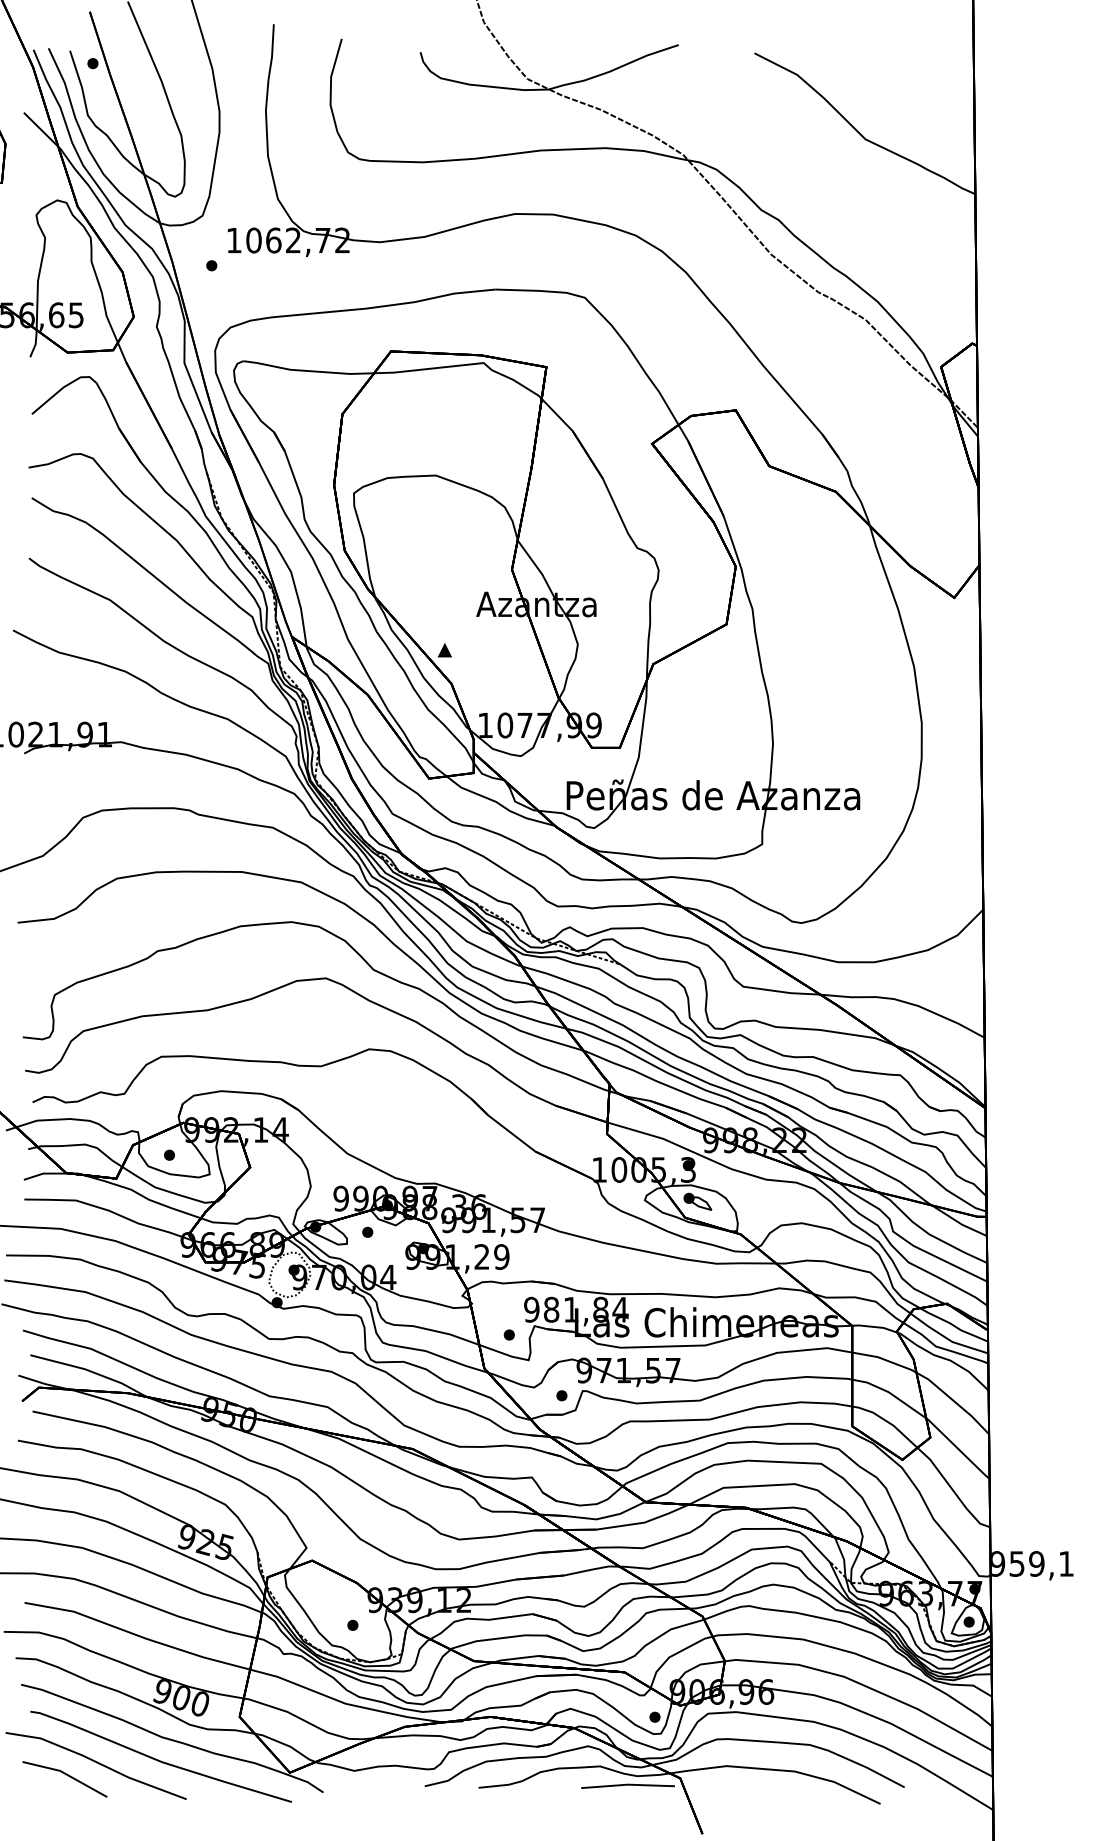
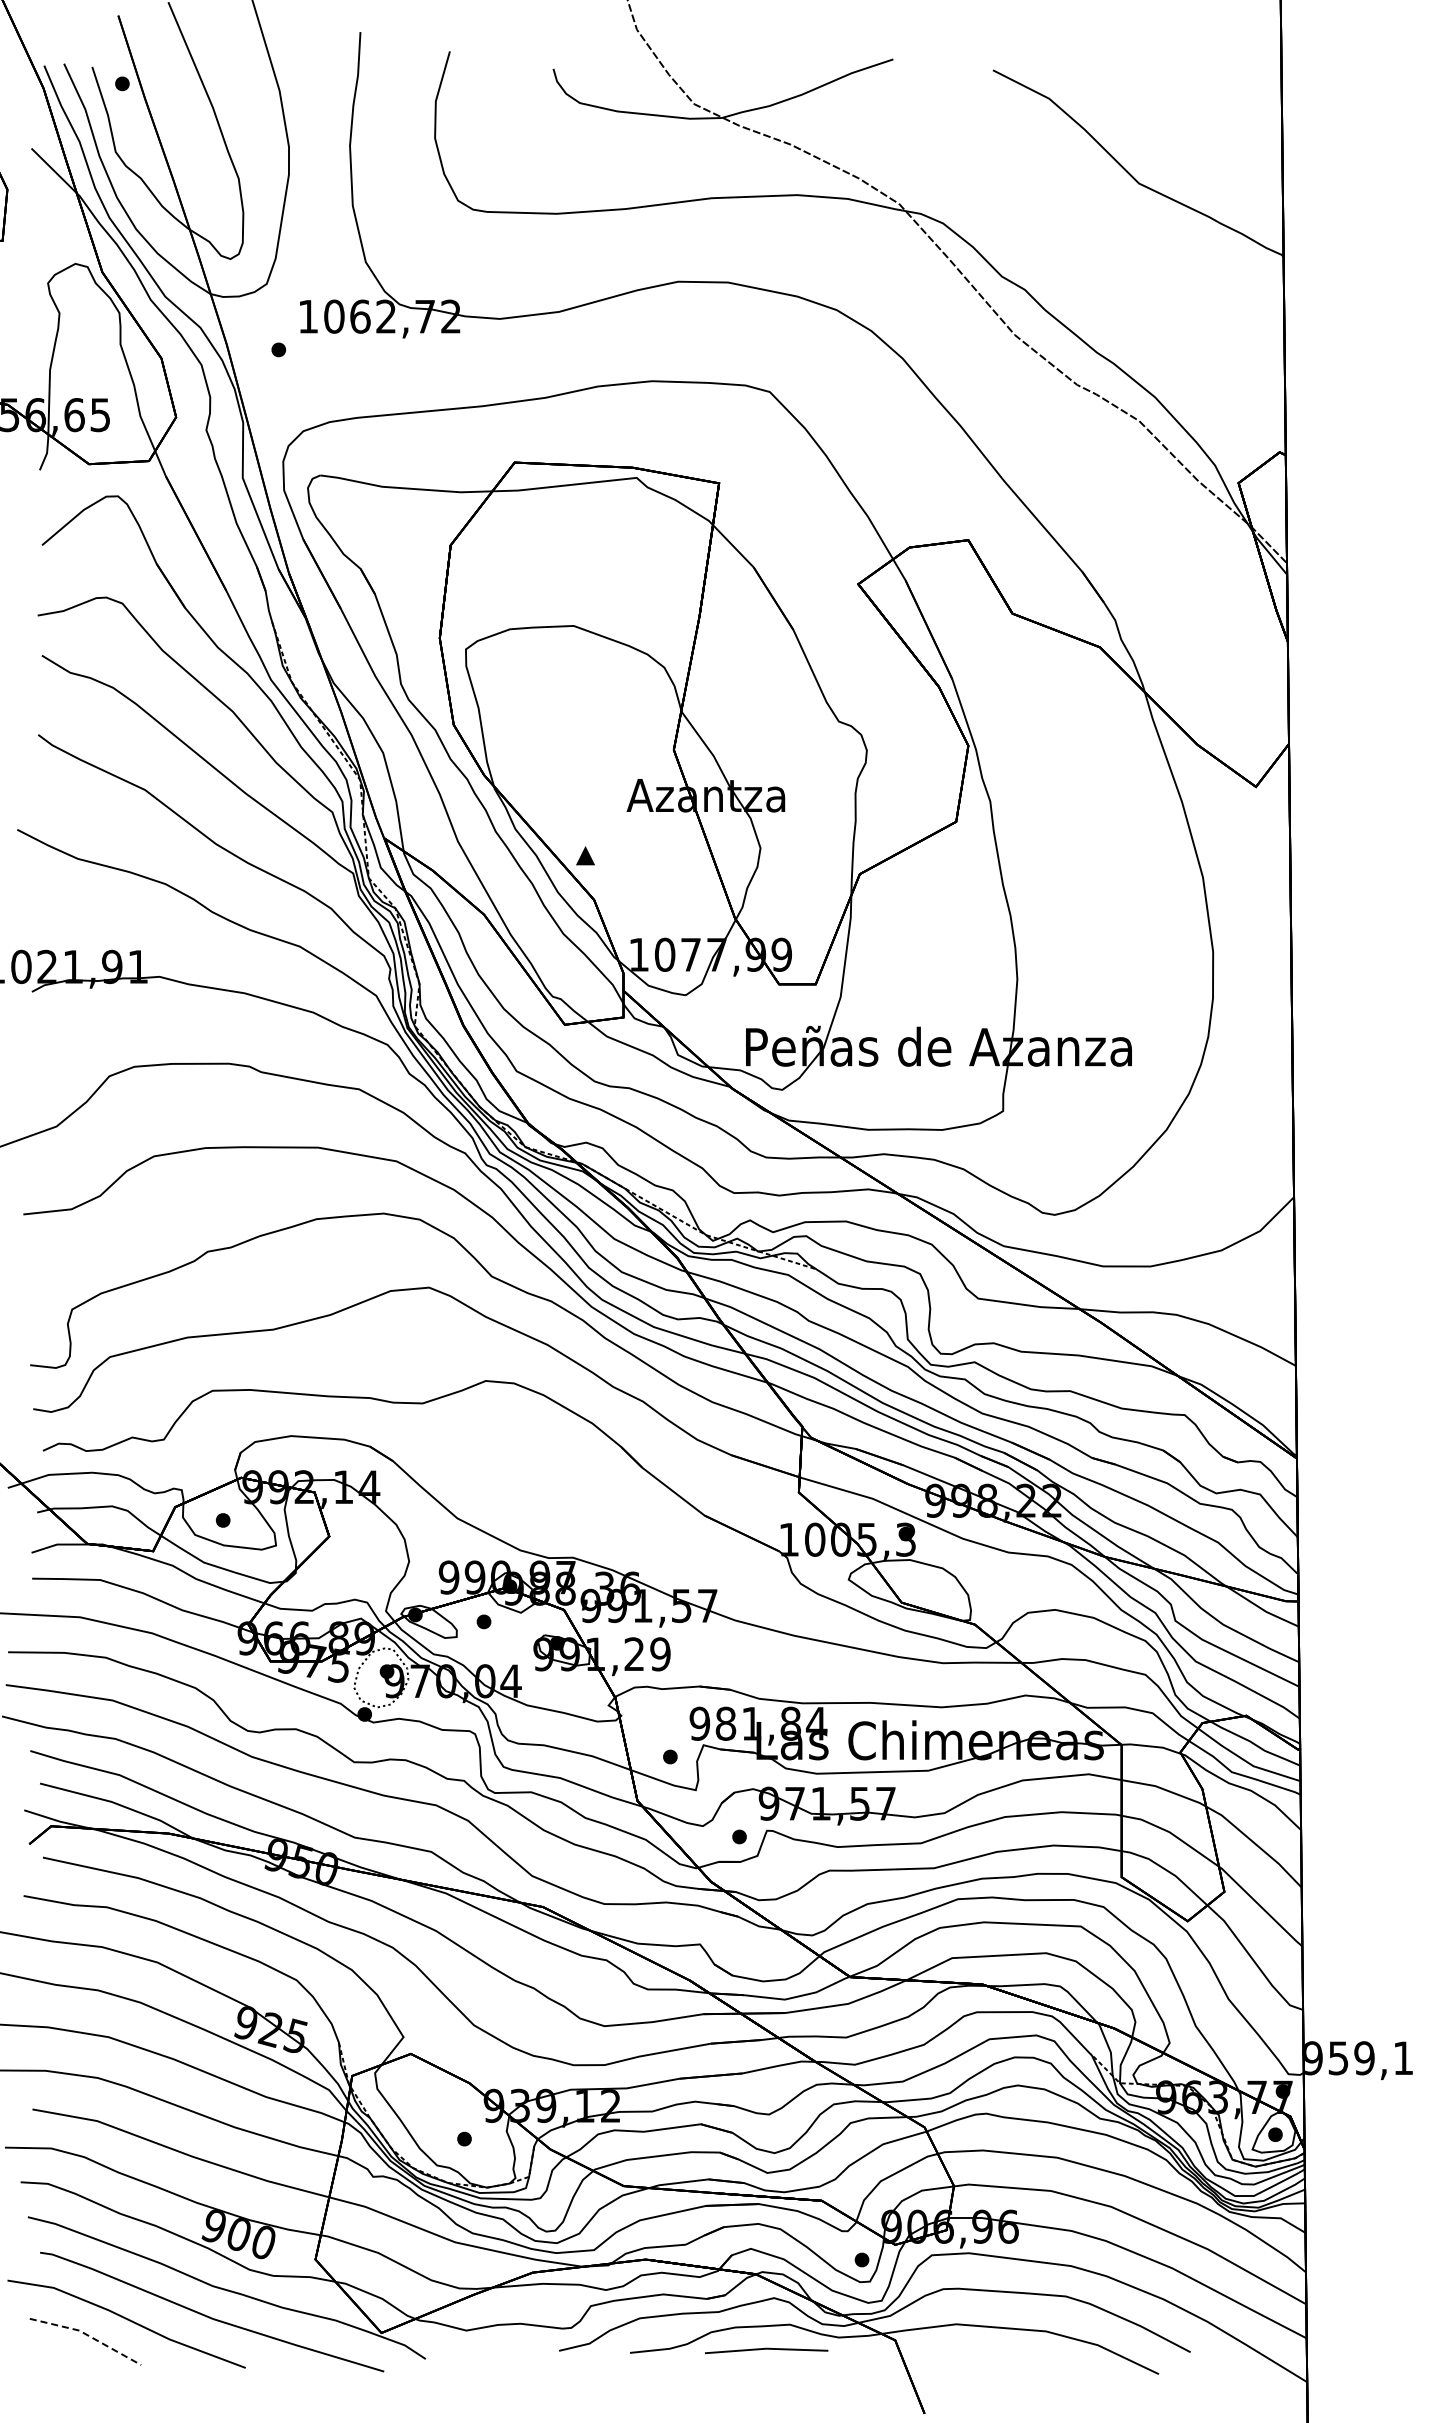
part: (697, 1201) -> (918, 1581), removed
line: (66, 1774) -> (87, 2335), solid -> dashed
line: (627, 1785) -> (766, 2349), moved

